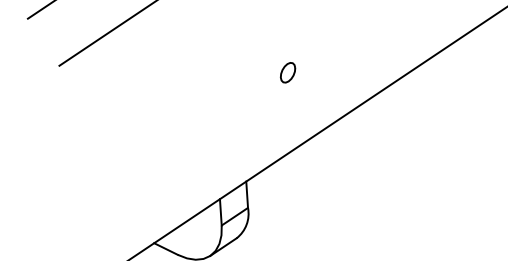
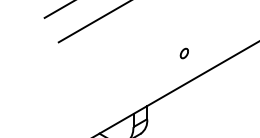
part: (286, 72) -> (183, 53), moved

